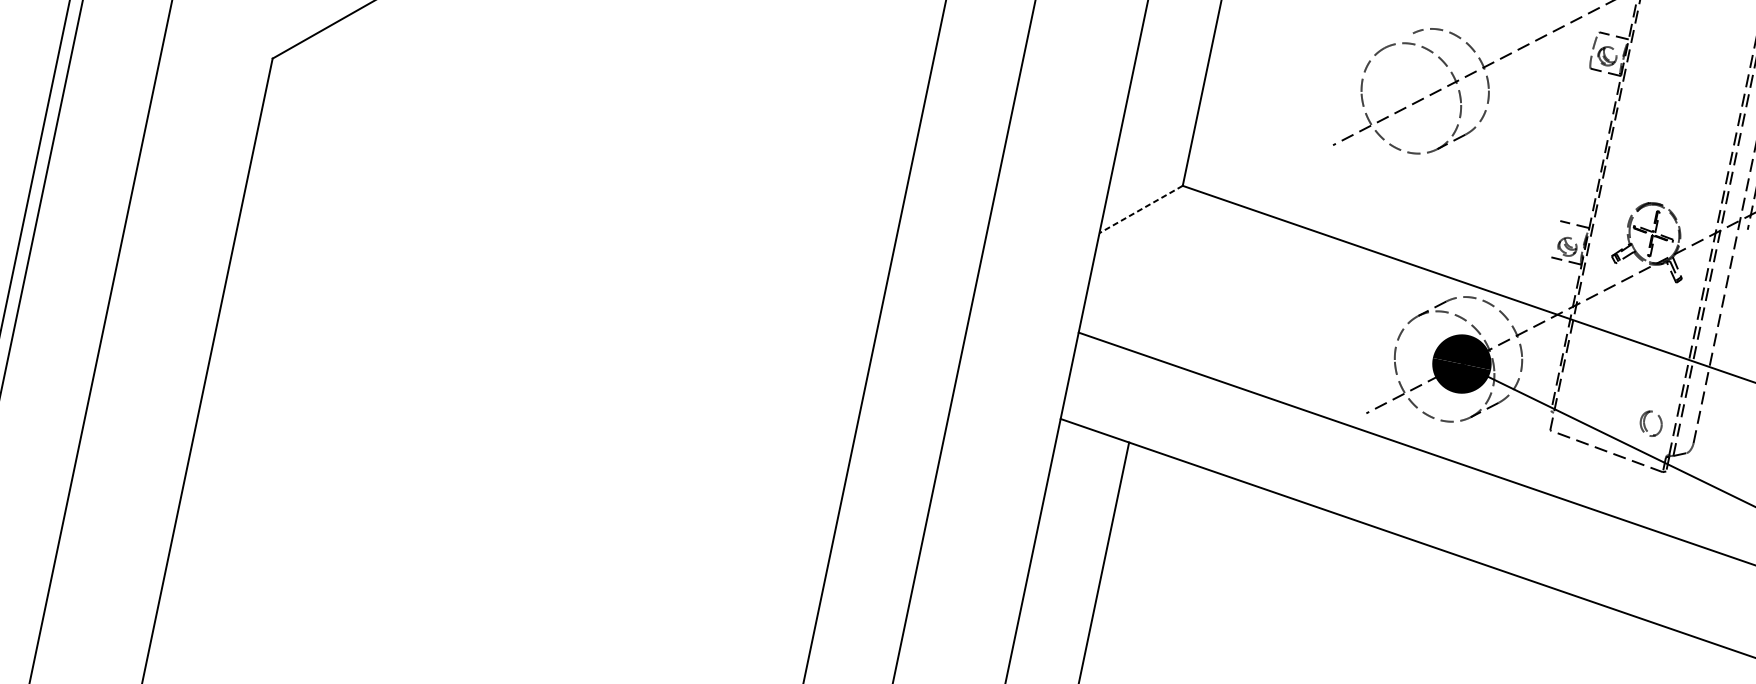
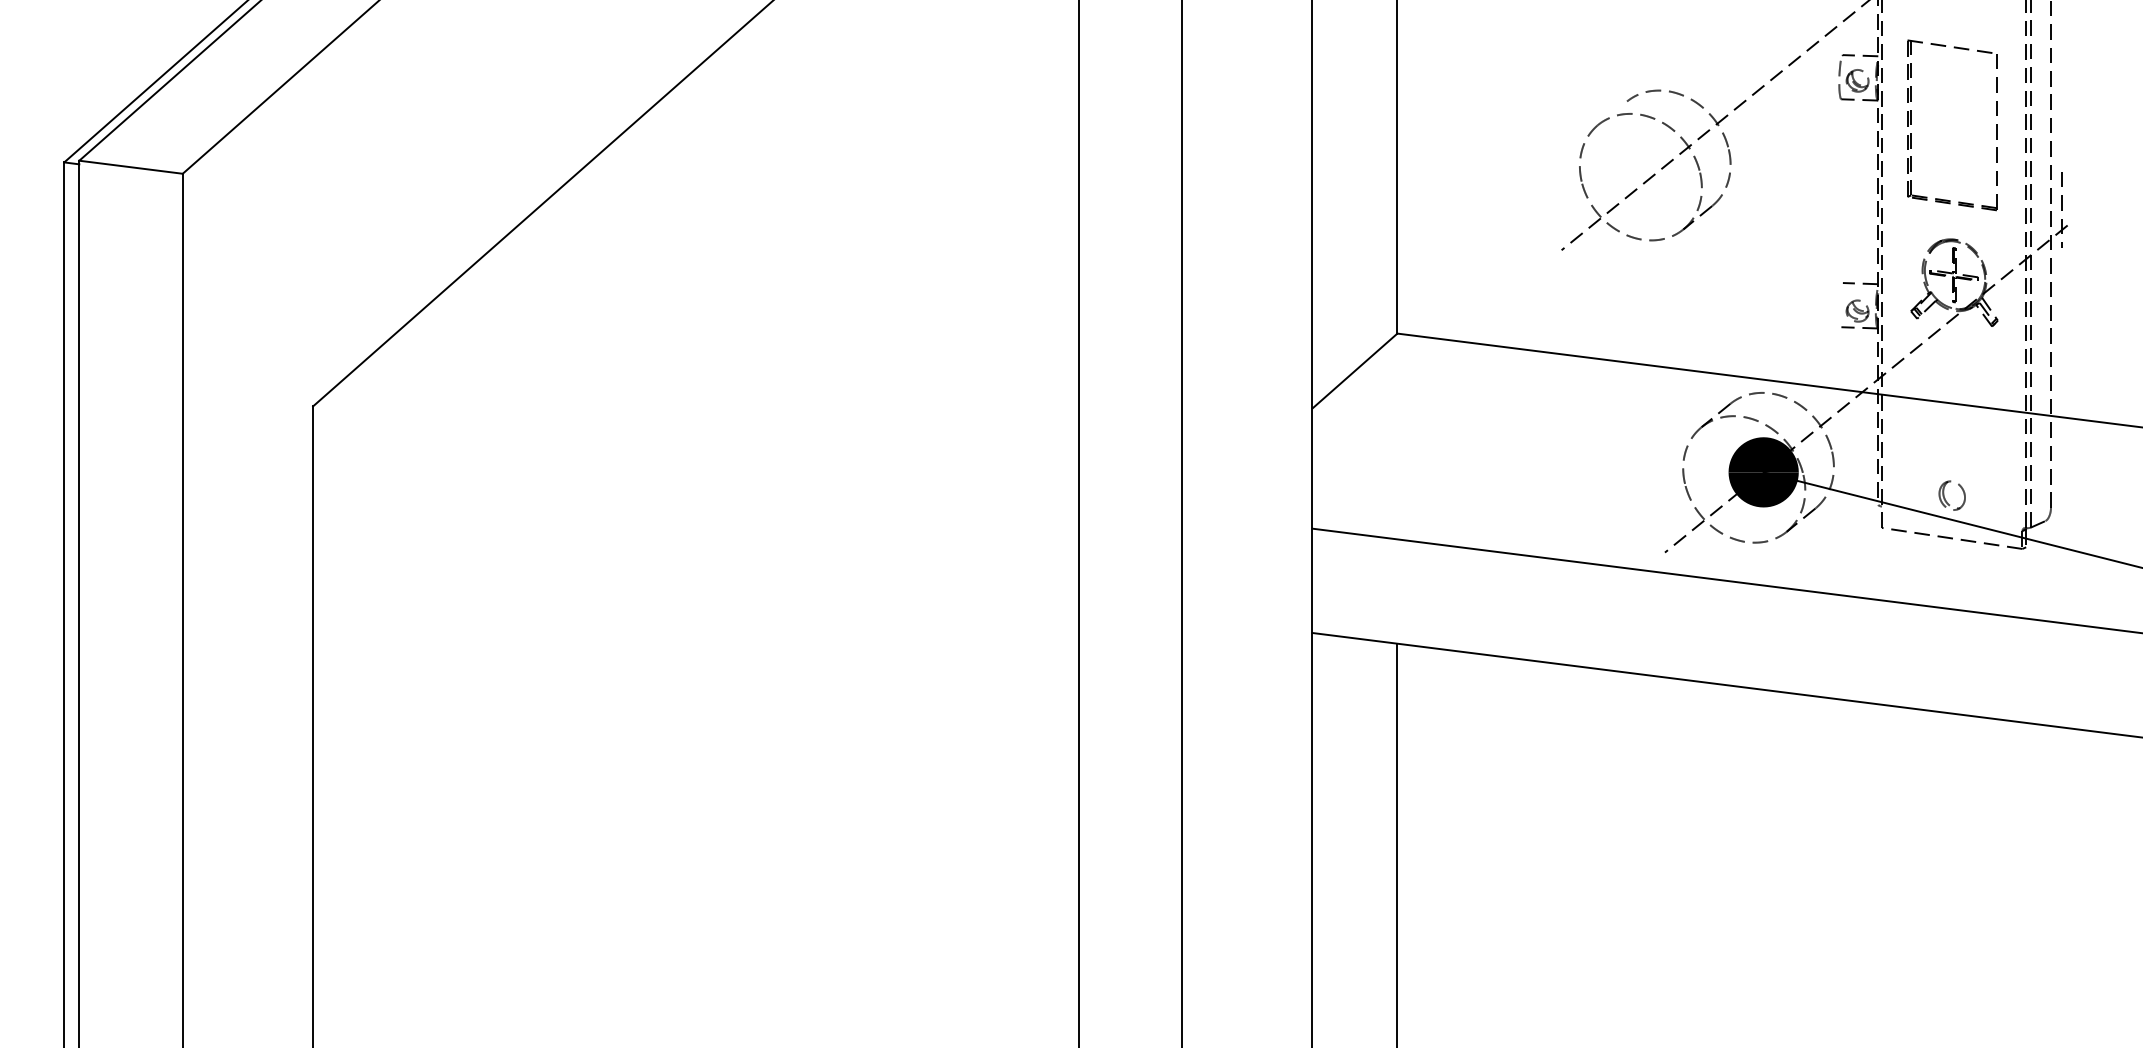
part: (1644, 101) -> (1911, 124), added
line: (1140, 209) -> (1354, 371), dashed -> solid
part: (1645, 424) -> (1945, 498), moved

